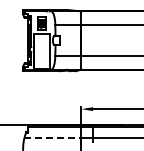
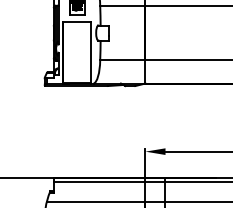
line: (52, 138) -> (95, 202), dashed -> solid

